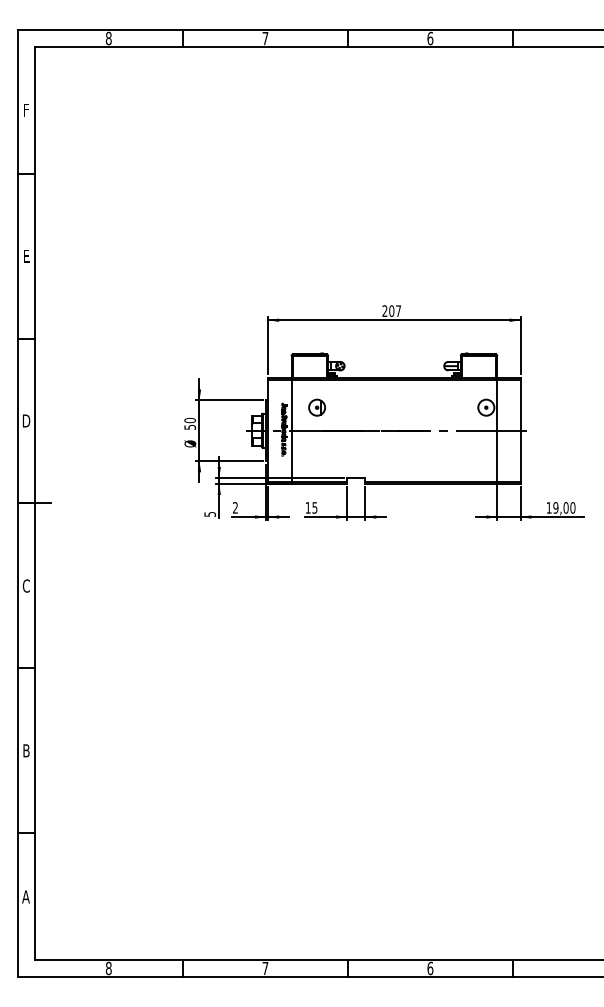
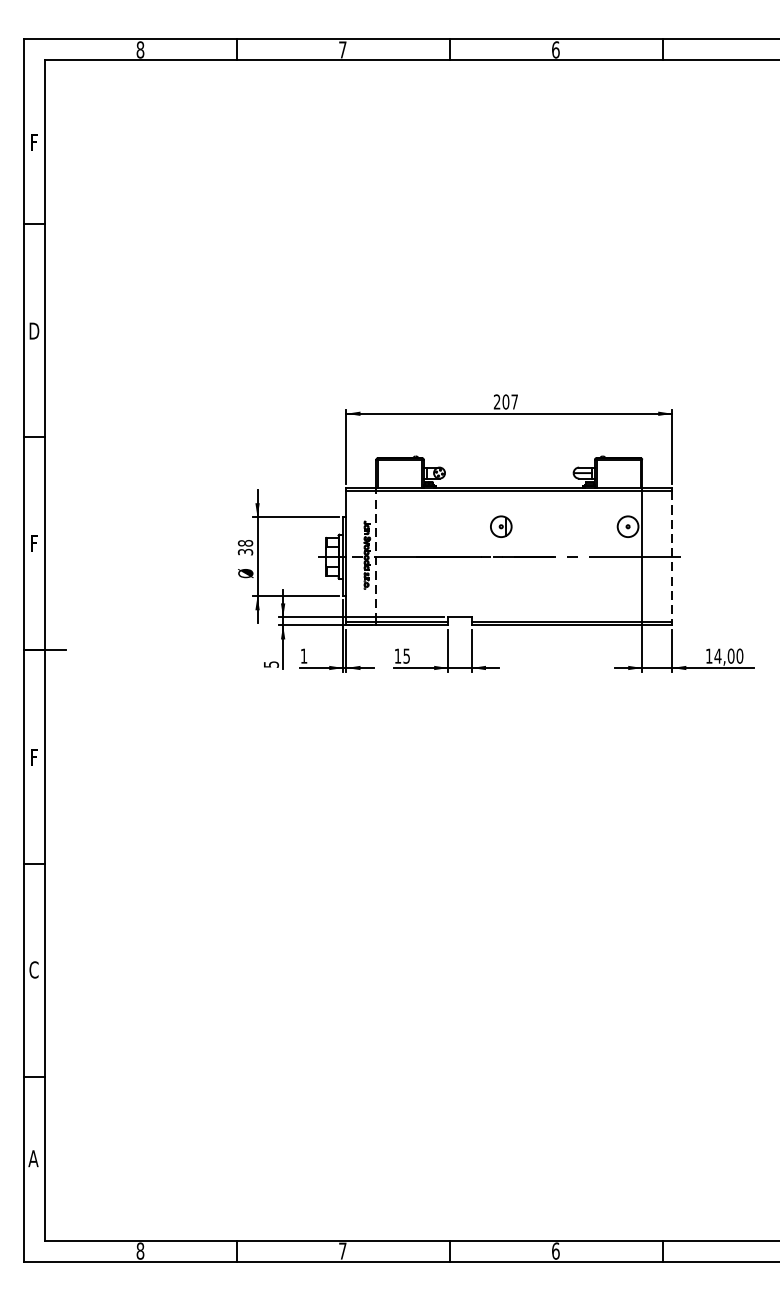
text: (26, 255) -> (34, 330), E -> D
part: (316, 407) -> (500, 526), moved
text: (26, 420) -> (34, 543), D -> F
text: (189, 423) -> (244, 547), 50 -> 38
line: (291, 430) -> (376, 556), solid -> dashed
line: (520, 430) -> (672, 556), solid -> dashed
text: (235, 507) -> (304, 655), 2 -> 1
text: (555, 507) -> (717, 655), 19,00 -> 14,00
text: (25, 585) -> (32, 756), C -> F
text: (25, 750) -> (32, 969), B -> C

